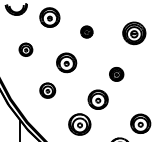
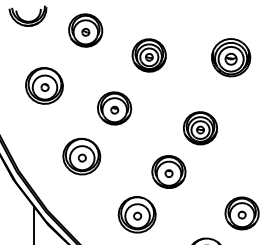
part: (86, 31) -> (148, 54), size x1.67
part: (25, 49) -> (43, 85), size x1.67
part: (116, 74) -> (200, 128), size x1.43
part: (47, 90) -> (81, 156), size x1.43

